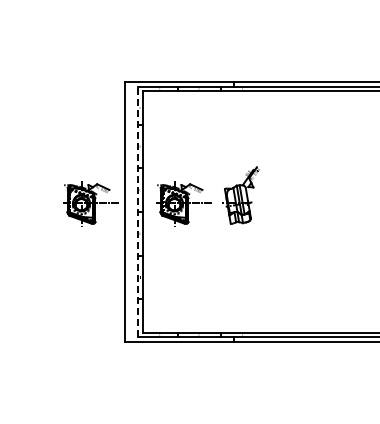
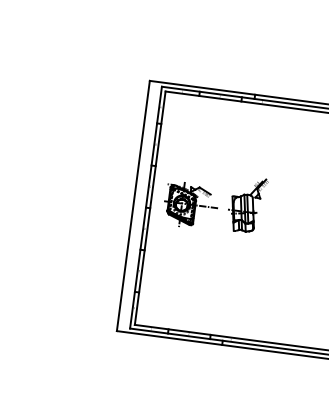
part: (90, 203) -> (100, 193), removed
line: (138, 211) -> (146, 207), dashed -> solid

